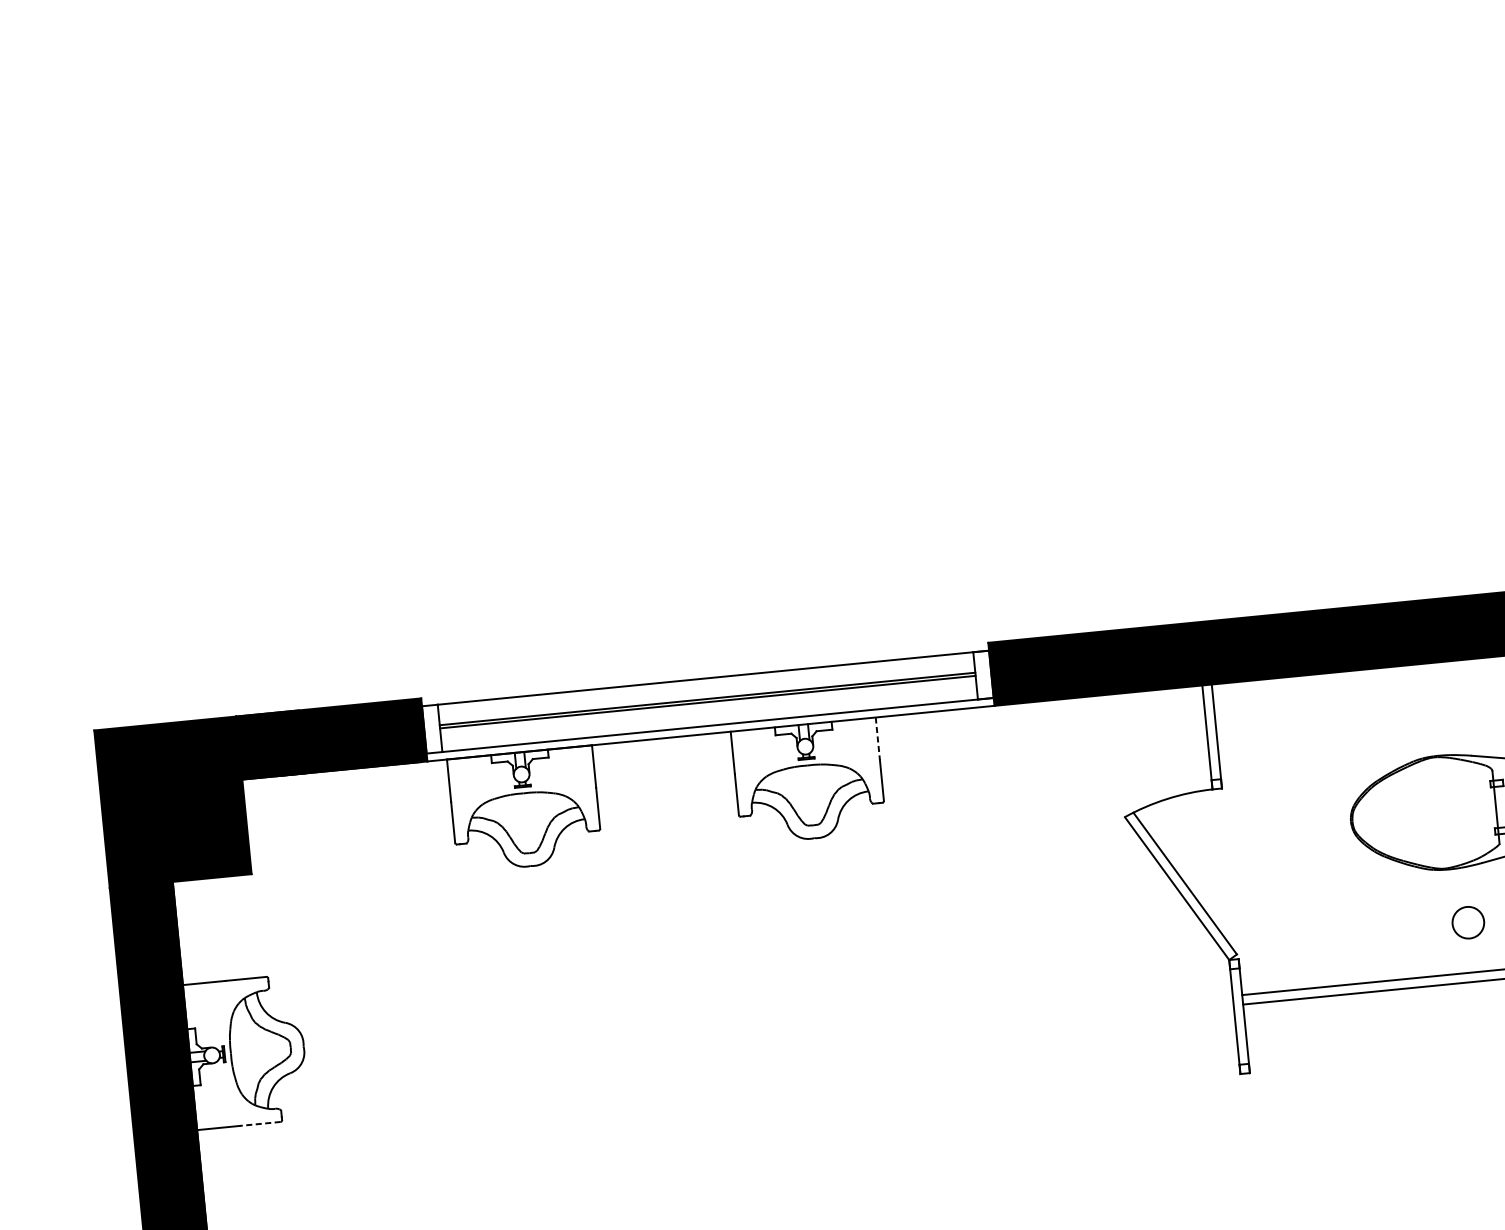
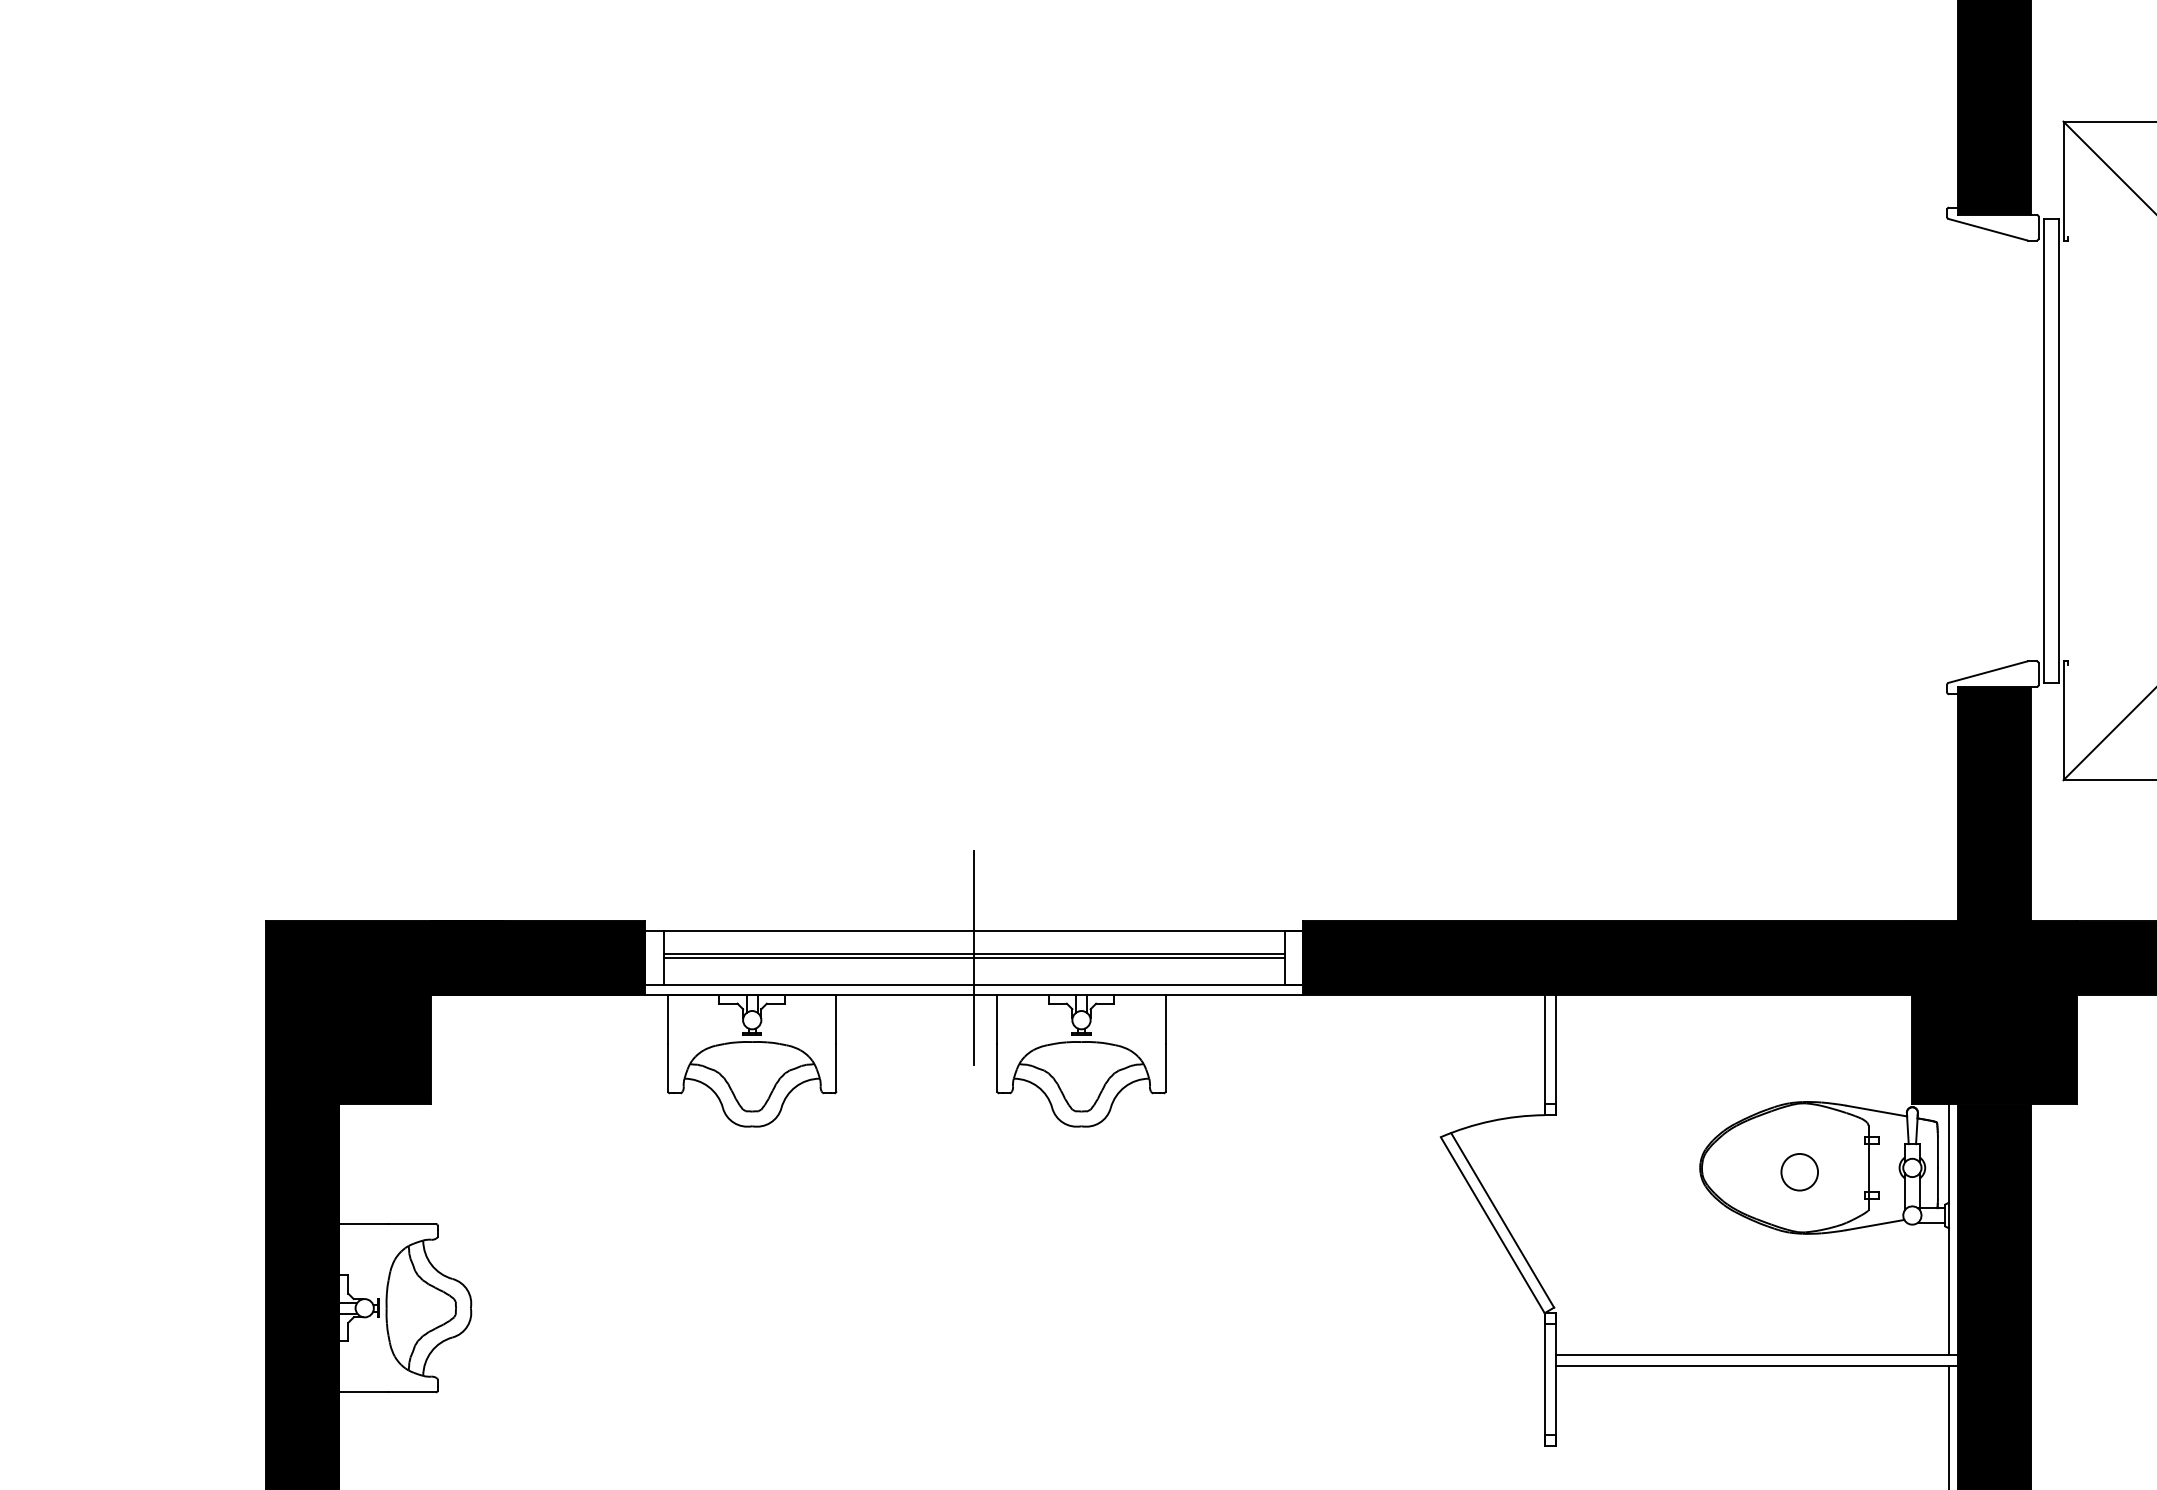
line: (707, 701) -> (974, 957), added
line: (877, 739) -> (1165, 1019), dashed -> solid
circle: (1468, 922) -> (1799, 1172), moved
line: (260, 1124) -> (412, 1392), dashed -> solid

